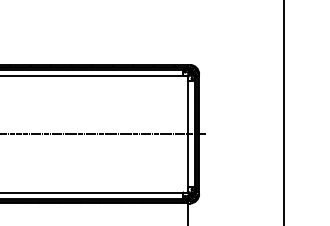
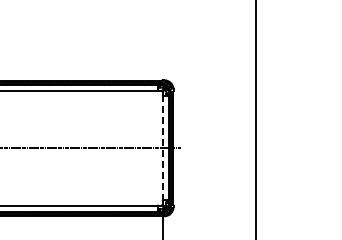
line: (187, 134) -> (162, 148), solid -> dashed

